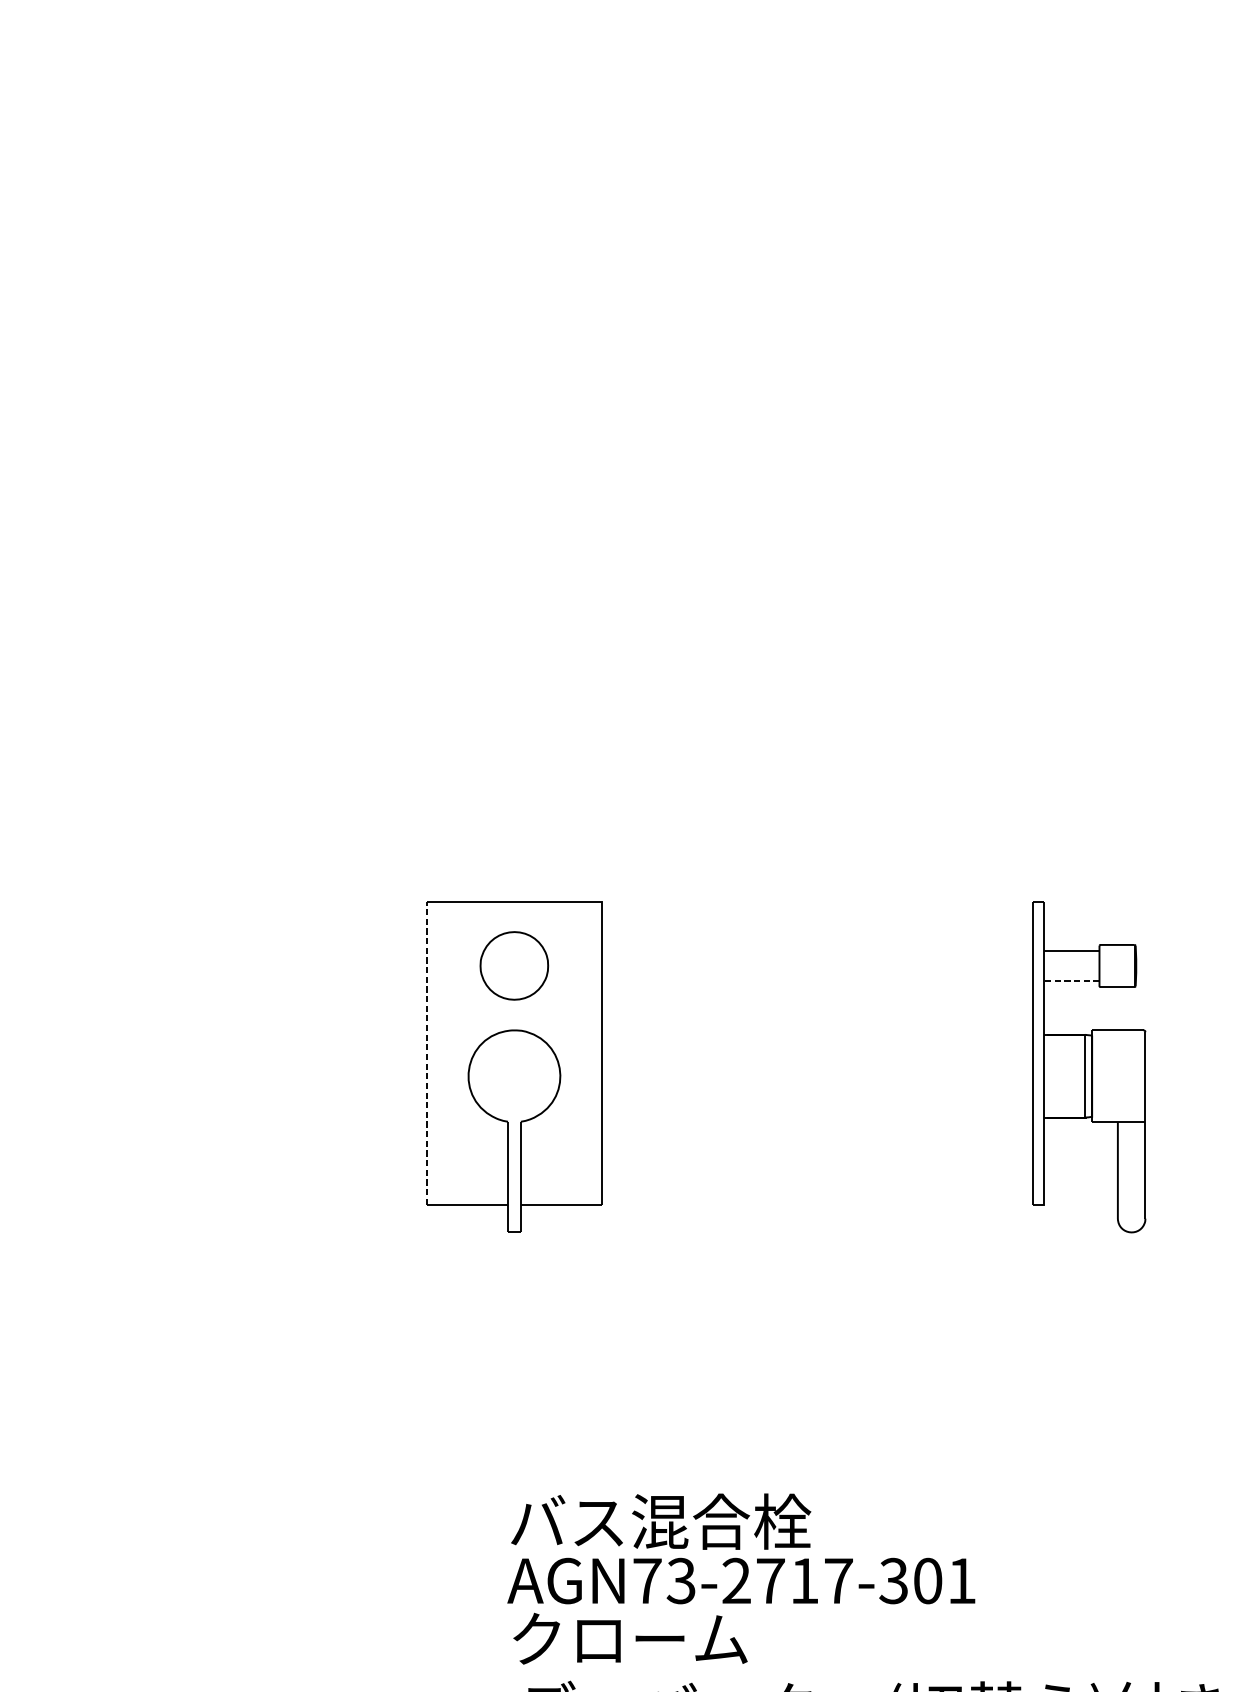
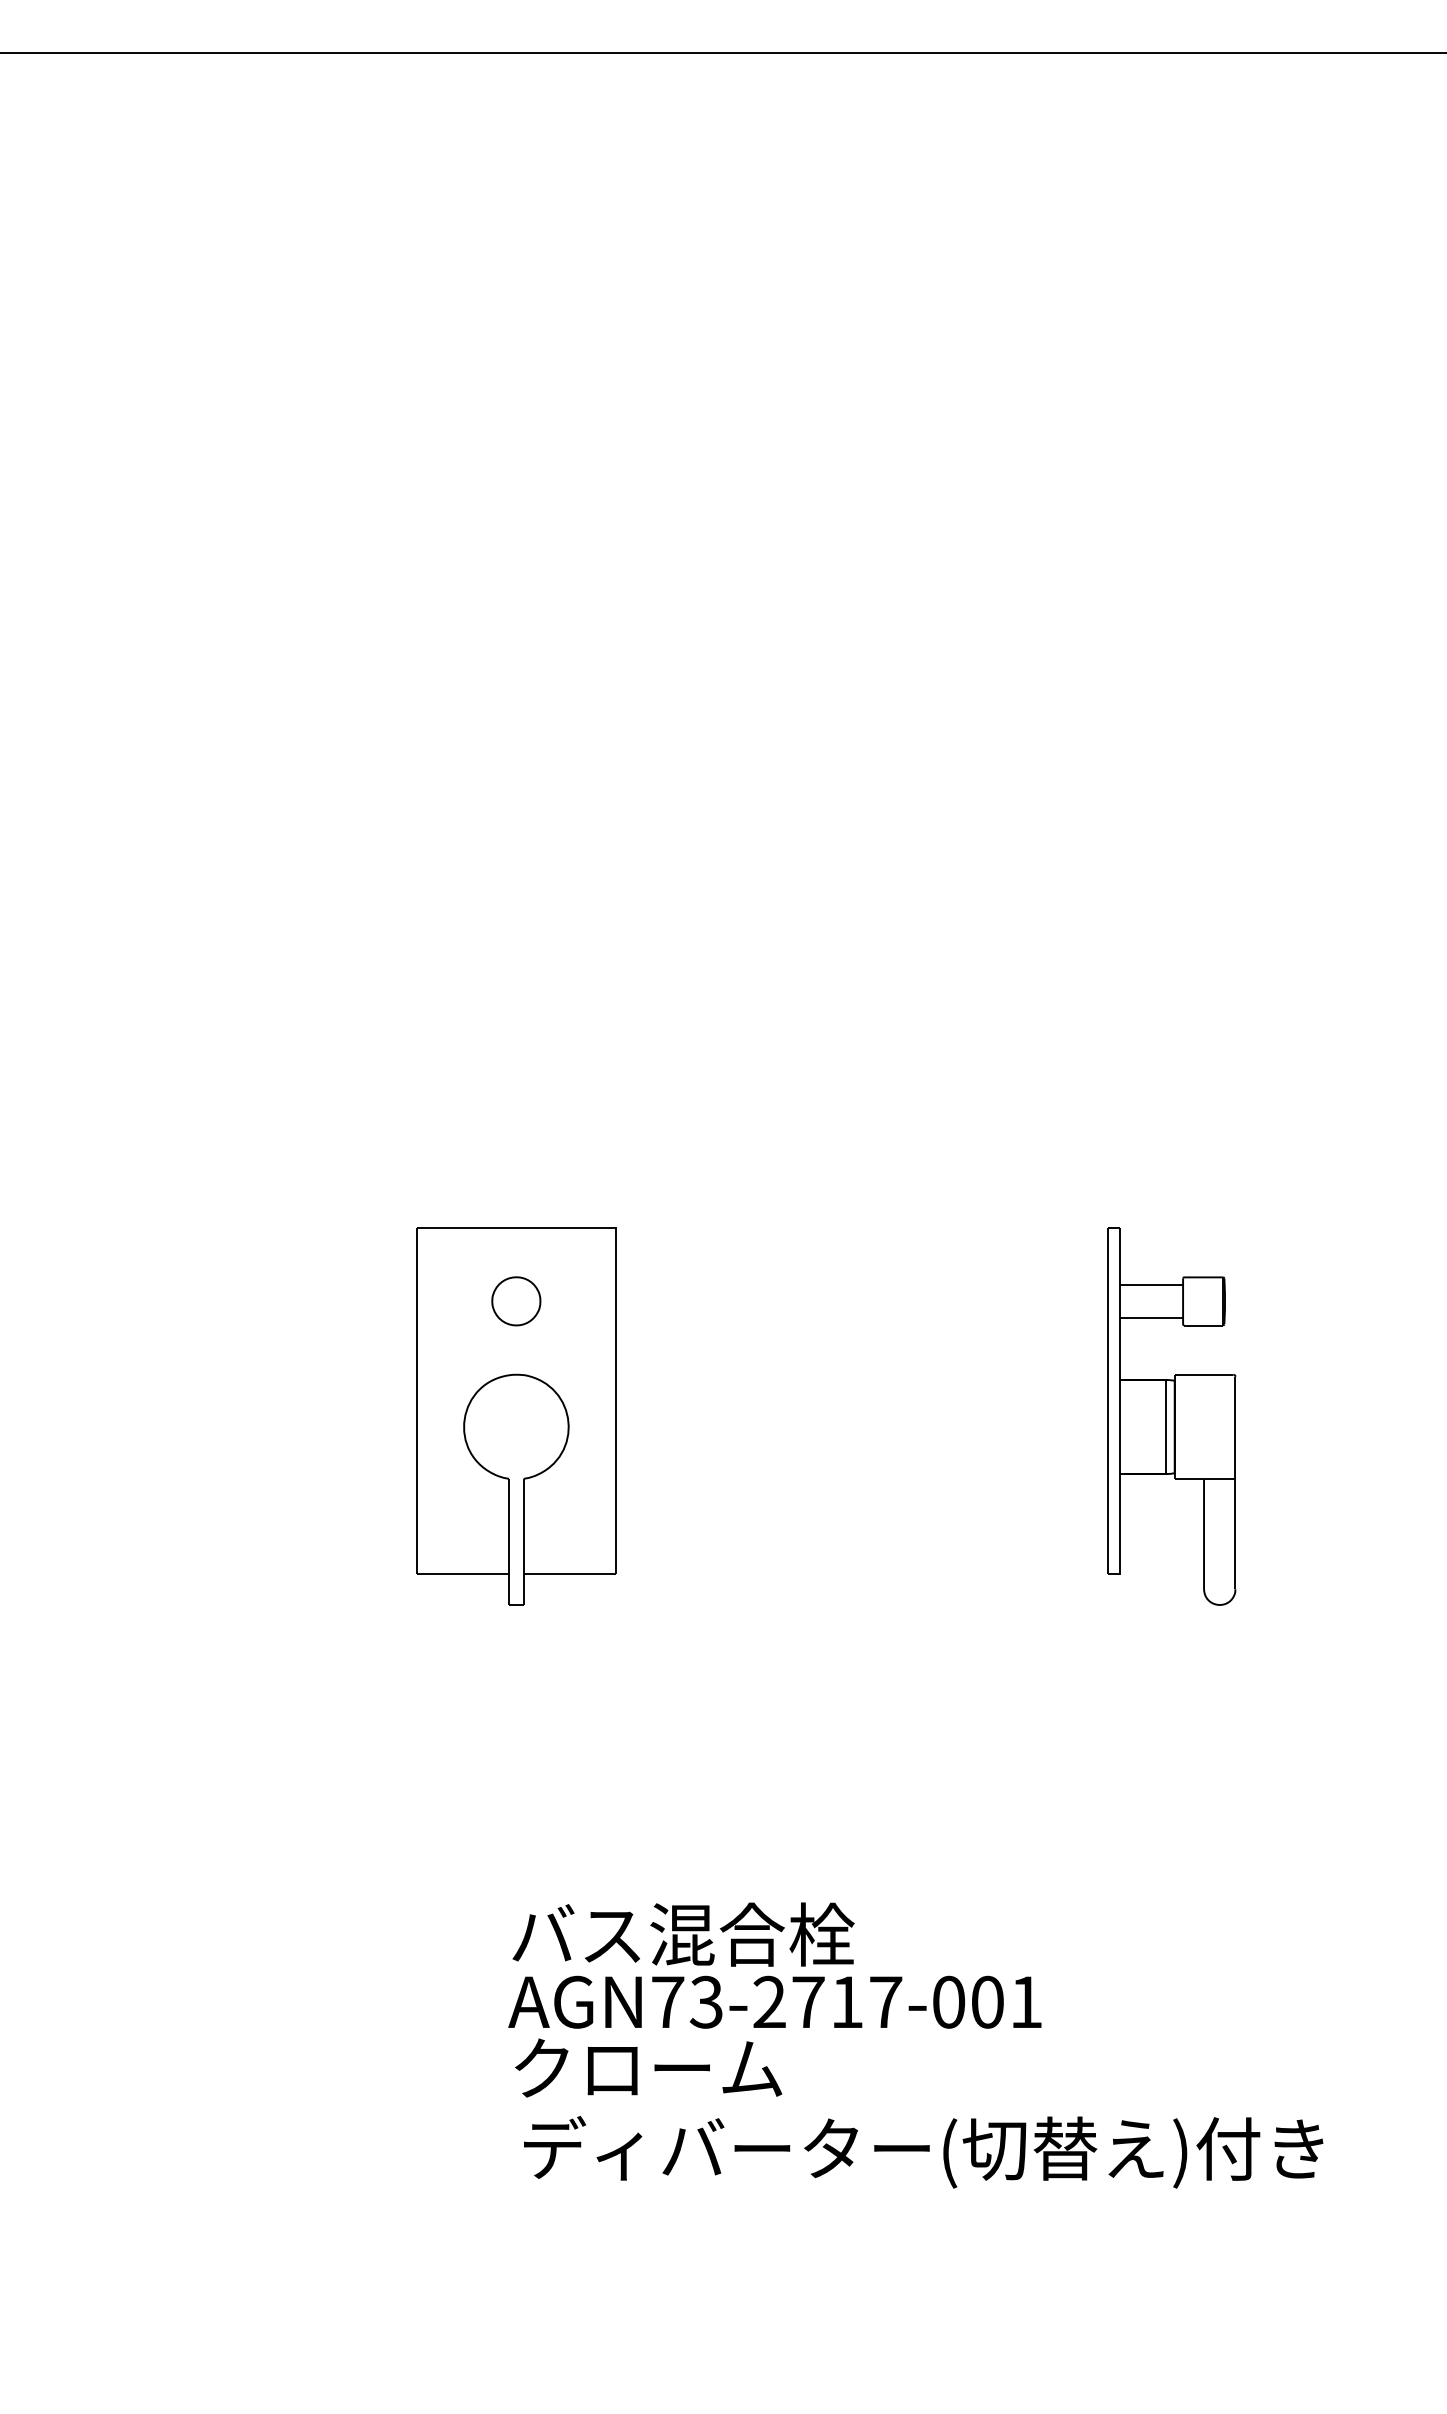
part: (514, 966) -> (516, 1301), size x0.62
line: (1071, 981) -> (1151, 1318), dashed -> solid
line: (426, 1052) -> (416, 1400), dashed -> solid
text: (893, 1580) -> (948, 2001), AGN73-2717-301 -> AGN73-2717-001

